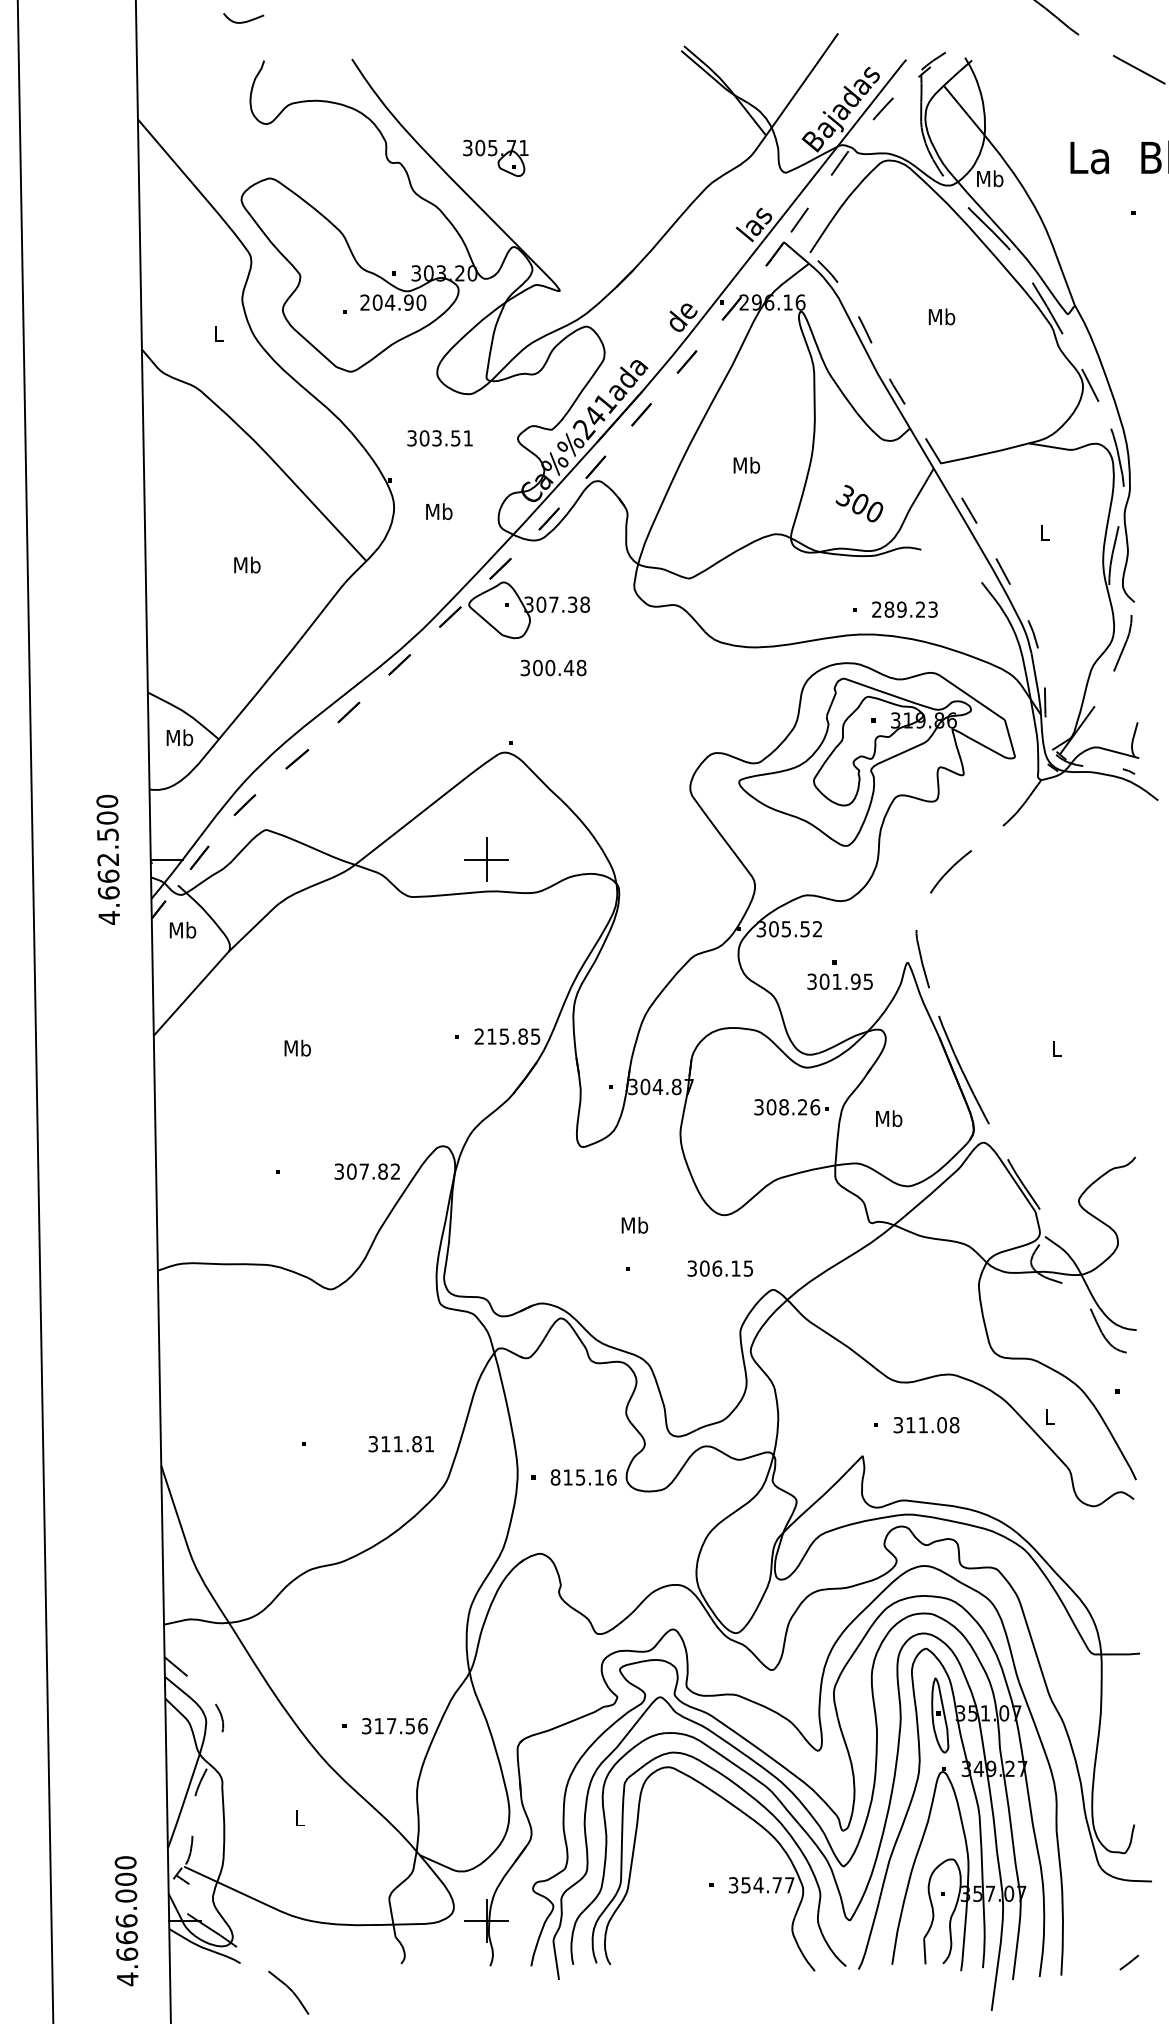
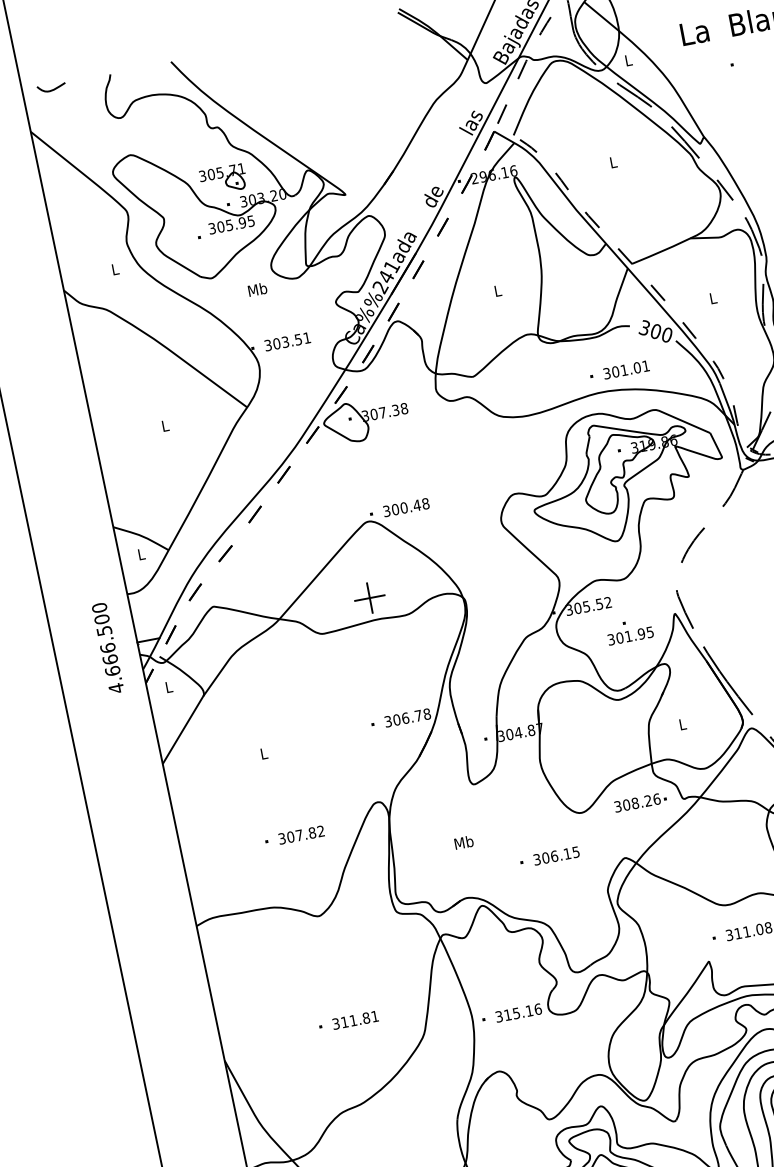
curve: (243, 21) -> (51, 89), moved
part: (495, 157) -> (223, 179), moved
text: (990, 178) -> (628, 60), Mb -> L
text: (393, 302) -> (231, 224), 204.90 -> 305.95
text: (941, 316) -> (613, 162), Mb -> L
text: (439, 438) -> (287, 341), moved
text: (746, 465) -> (497, 291), Mb -> L
text: (859, 503) -> (655, 331), moved
text: (439, 511) -> (257, 289), moved
text: (247, 564) -> (165, 425), Mb -> L
text: (904, 609) -> (626, 369), 289.23 -> 301.01
text: (553, 667) -> (406, 507), moved
text: (179, 737) -> (141, 554), Mb -> L
text: (108, 859) -> (108, 647), 4.662.500 -> 4.666.500
text: (182, 929) -> (168, 686), Mb -> L
text: (507, 1036) -> (407, 717), 215.85 -> 306.78
text: (297, 1047) -> (263, 753), Mb -> L
text: (791, 1107) -> (640, 802), moved
text: (889, 1118) -> (682, 724), Mb -> L
text: (366, 1171) -> (300, 835), moved
text: (634, 1225) -> (463, 842), moved
text: (719, 1268) -> (556, 855), moved
text: (400, 1444) -> (354, 1020), moved
text: (555, 1477) -> (499, 1016), 815.16 -> 315.16

